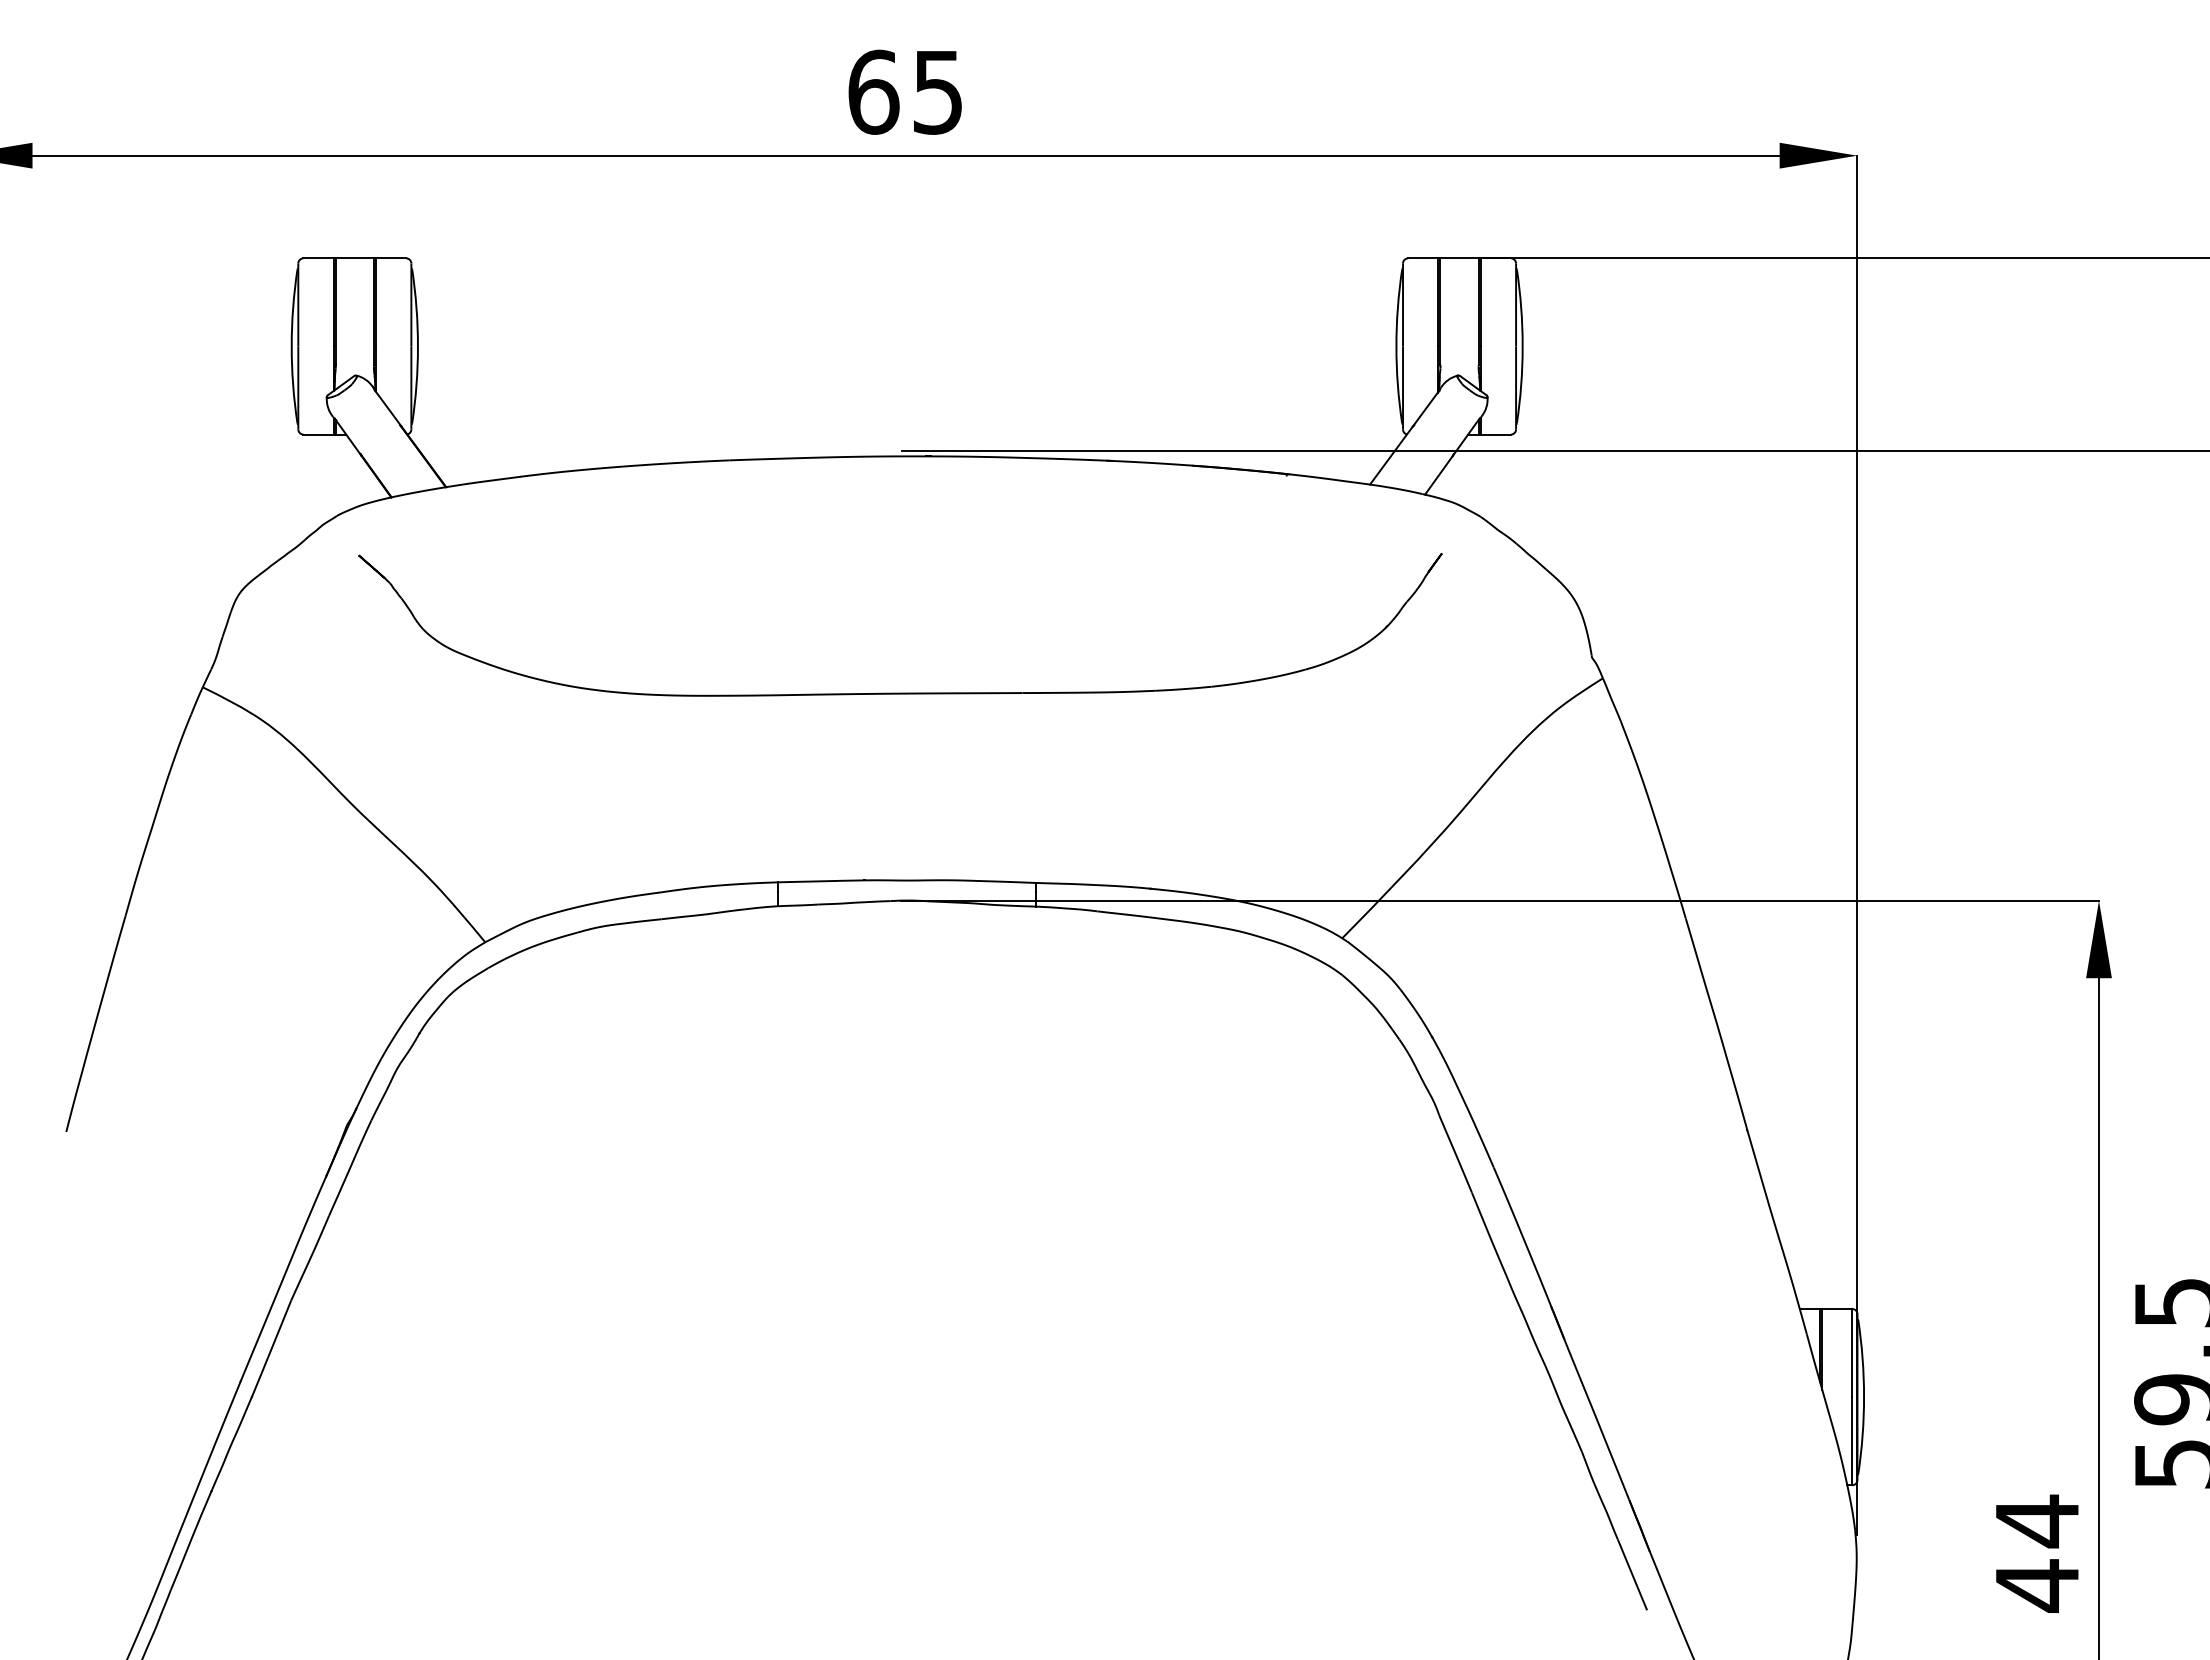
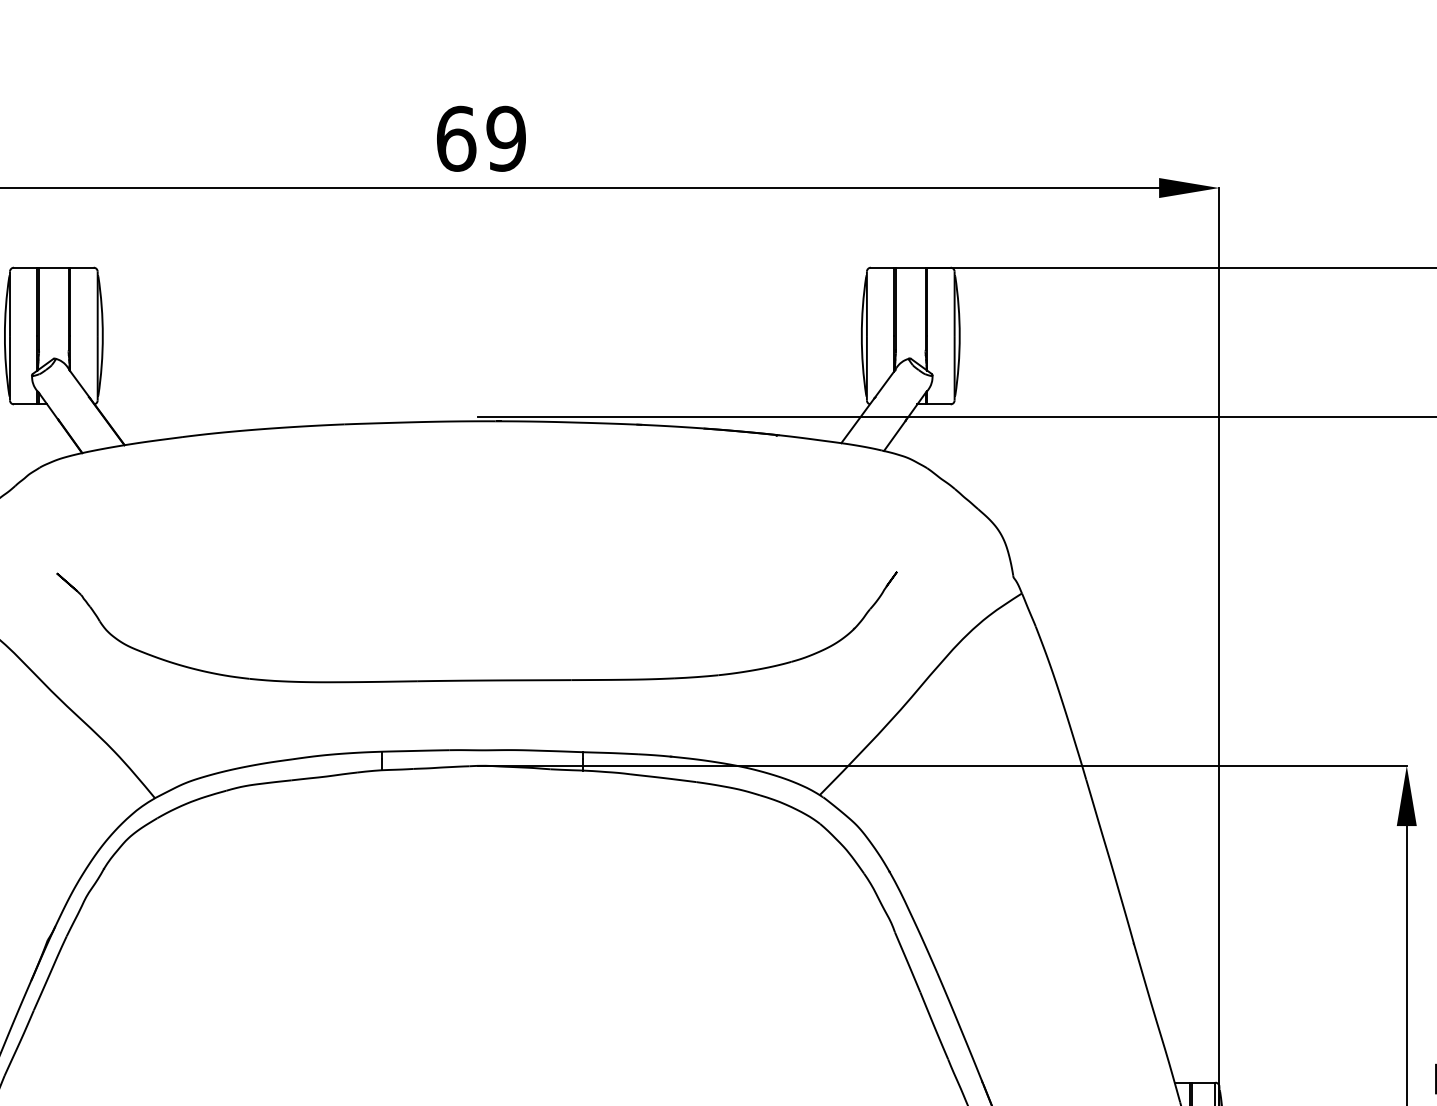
text: (937, 91) -> (505, 138), 65 -> 69
part: (900, 692) -> (477, 679), moved

